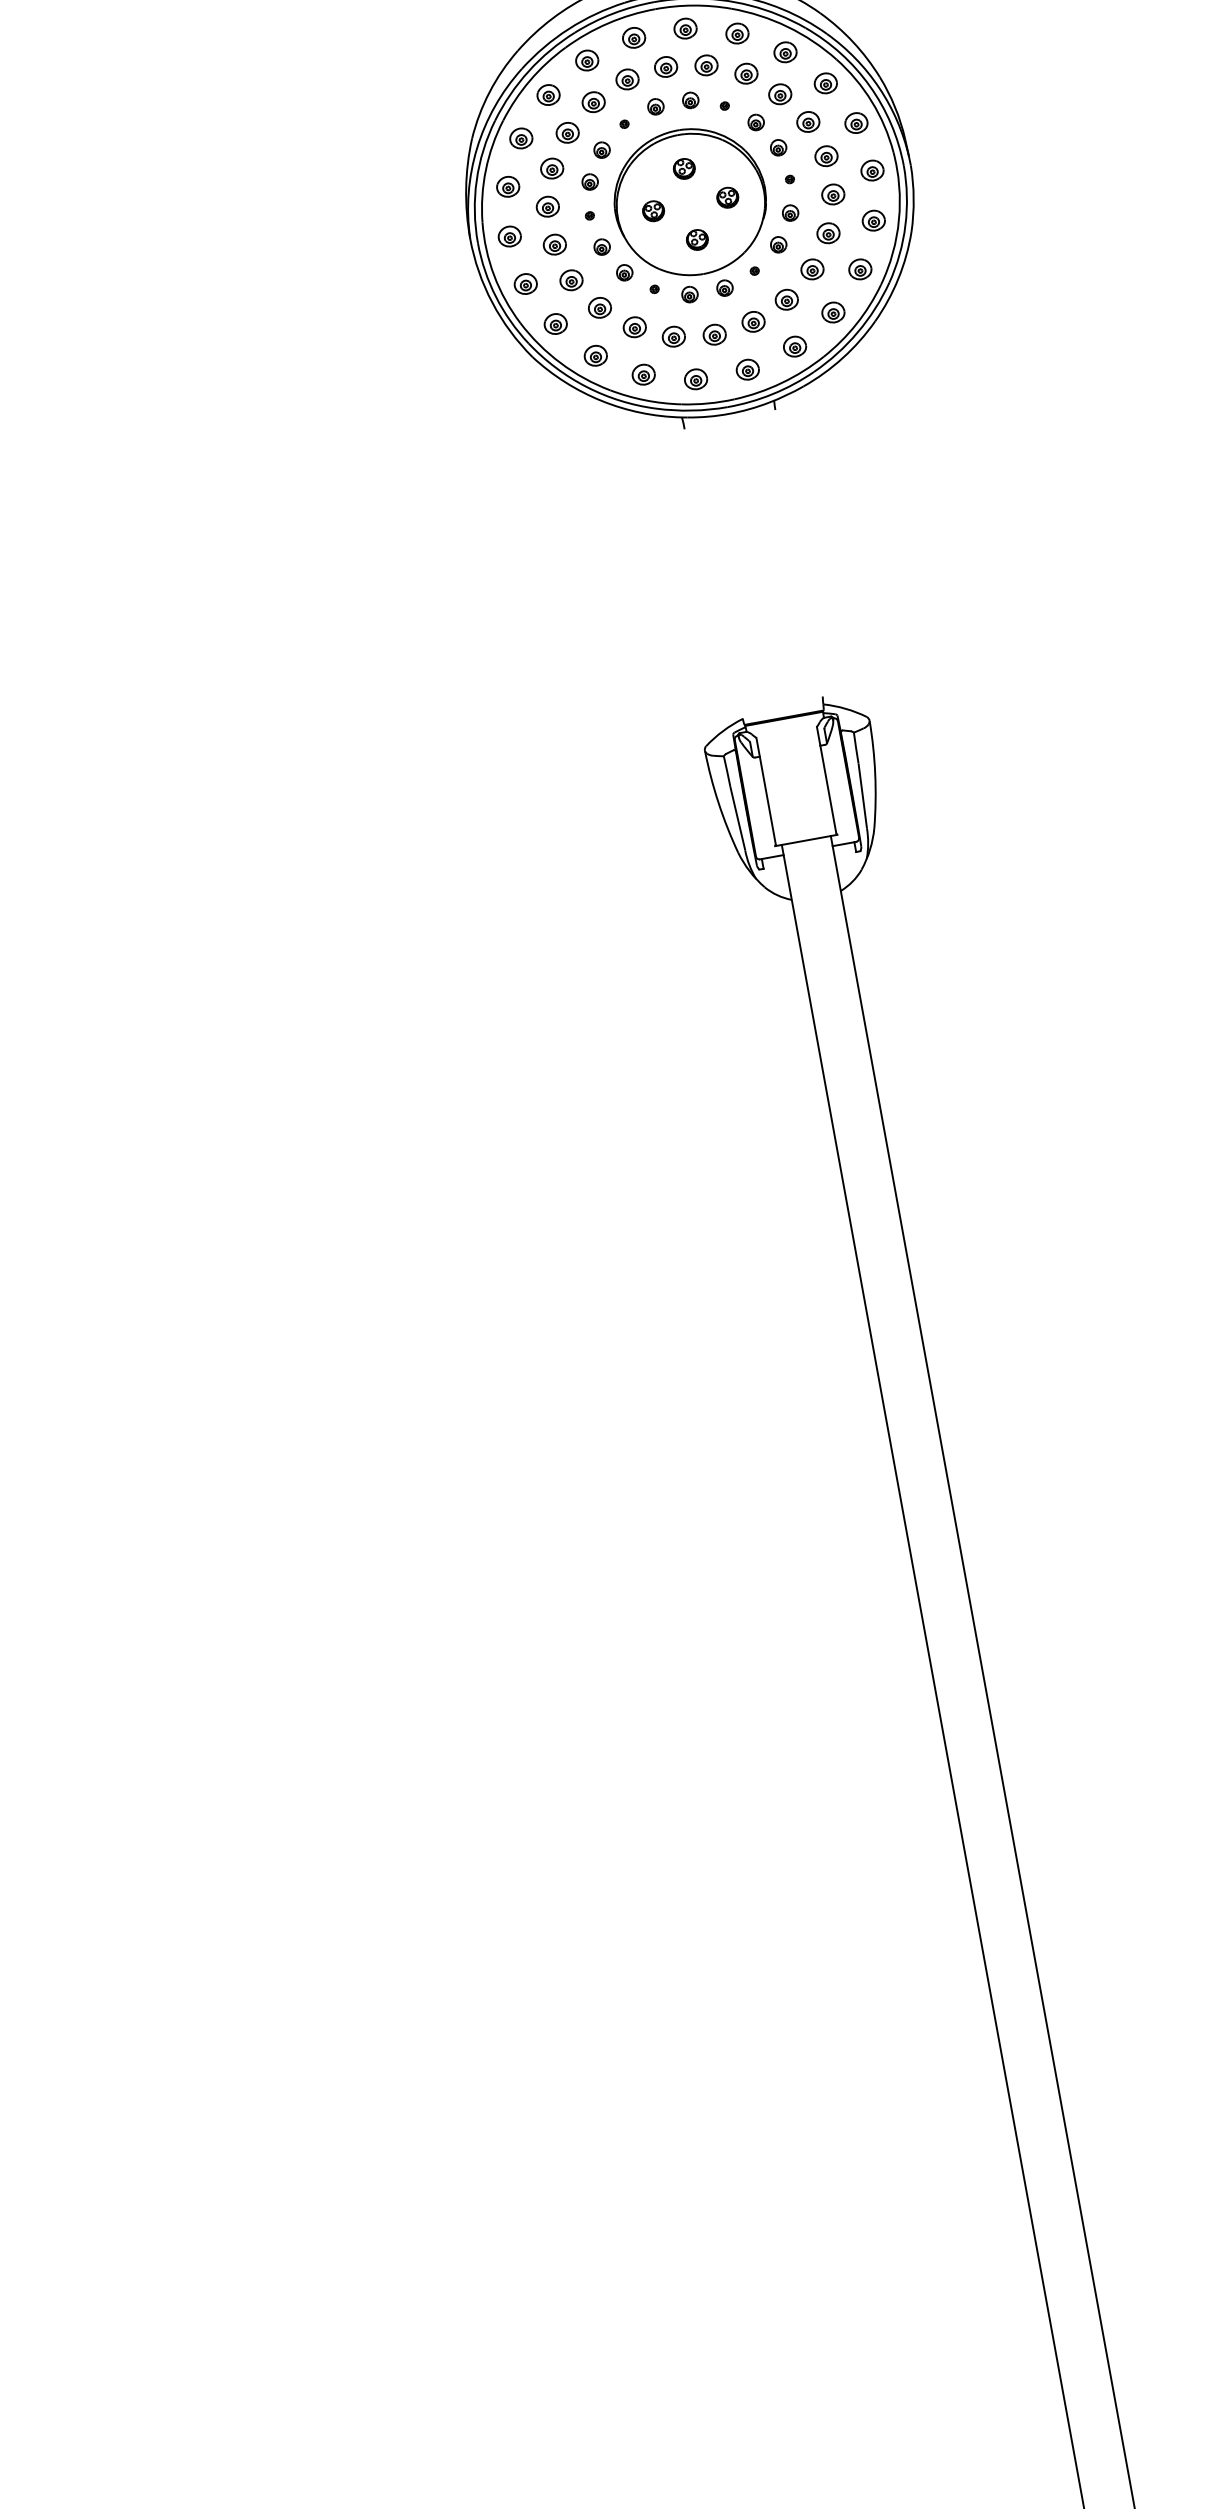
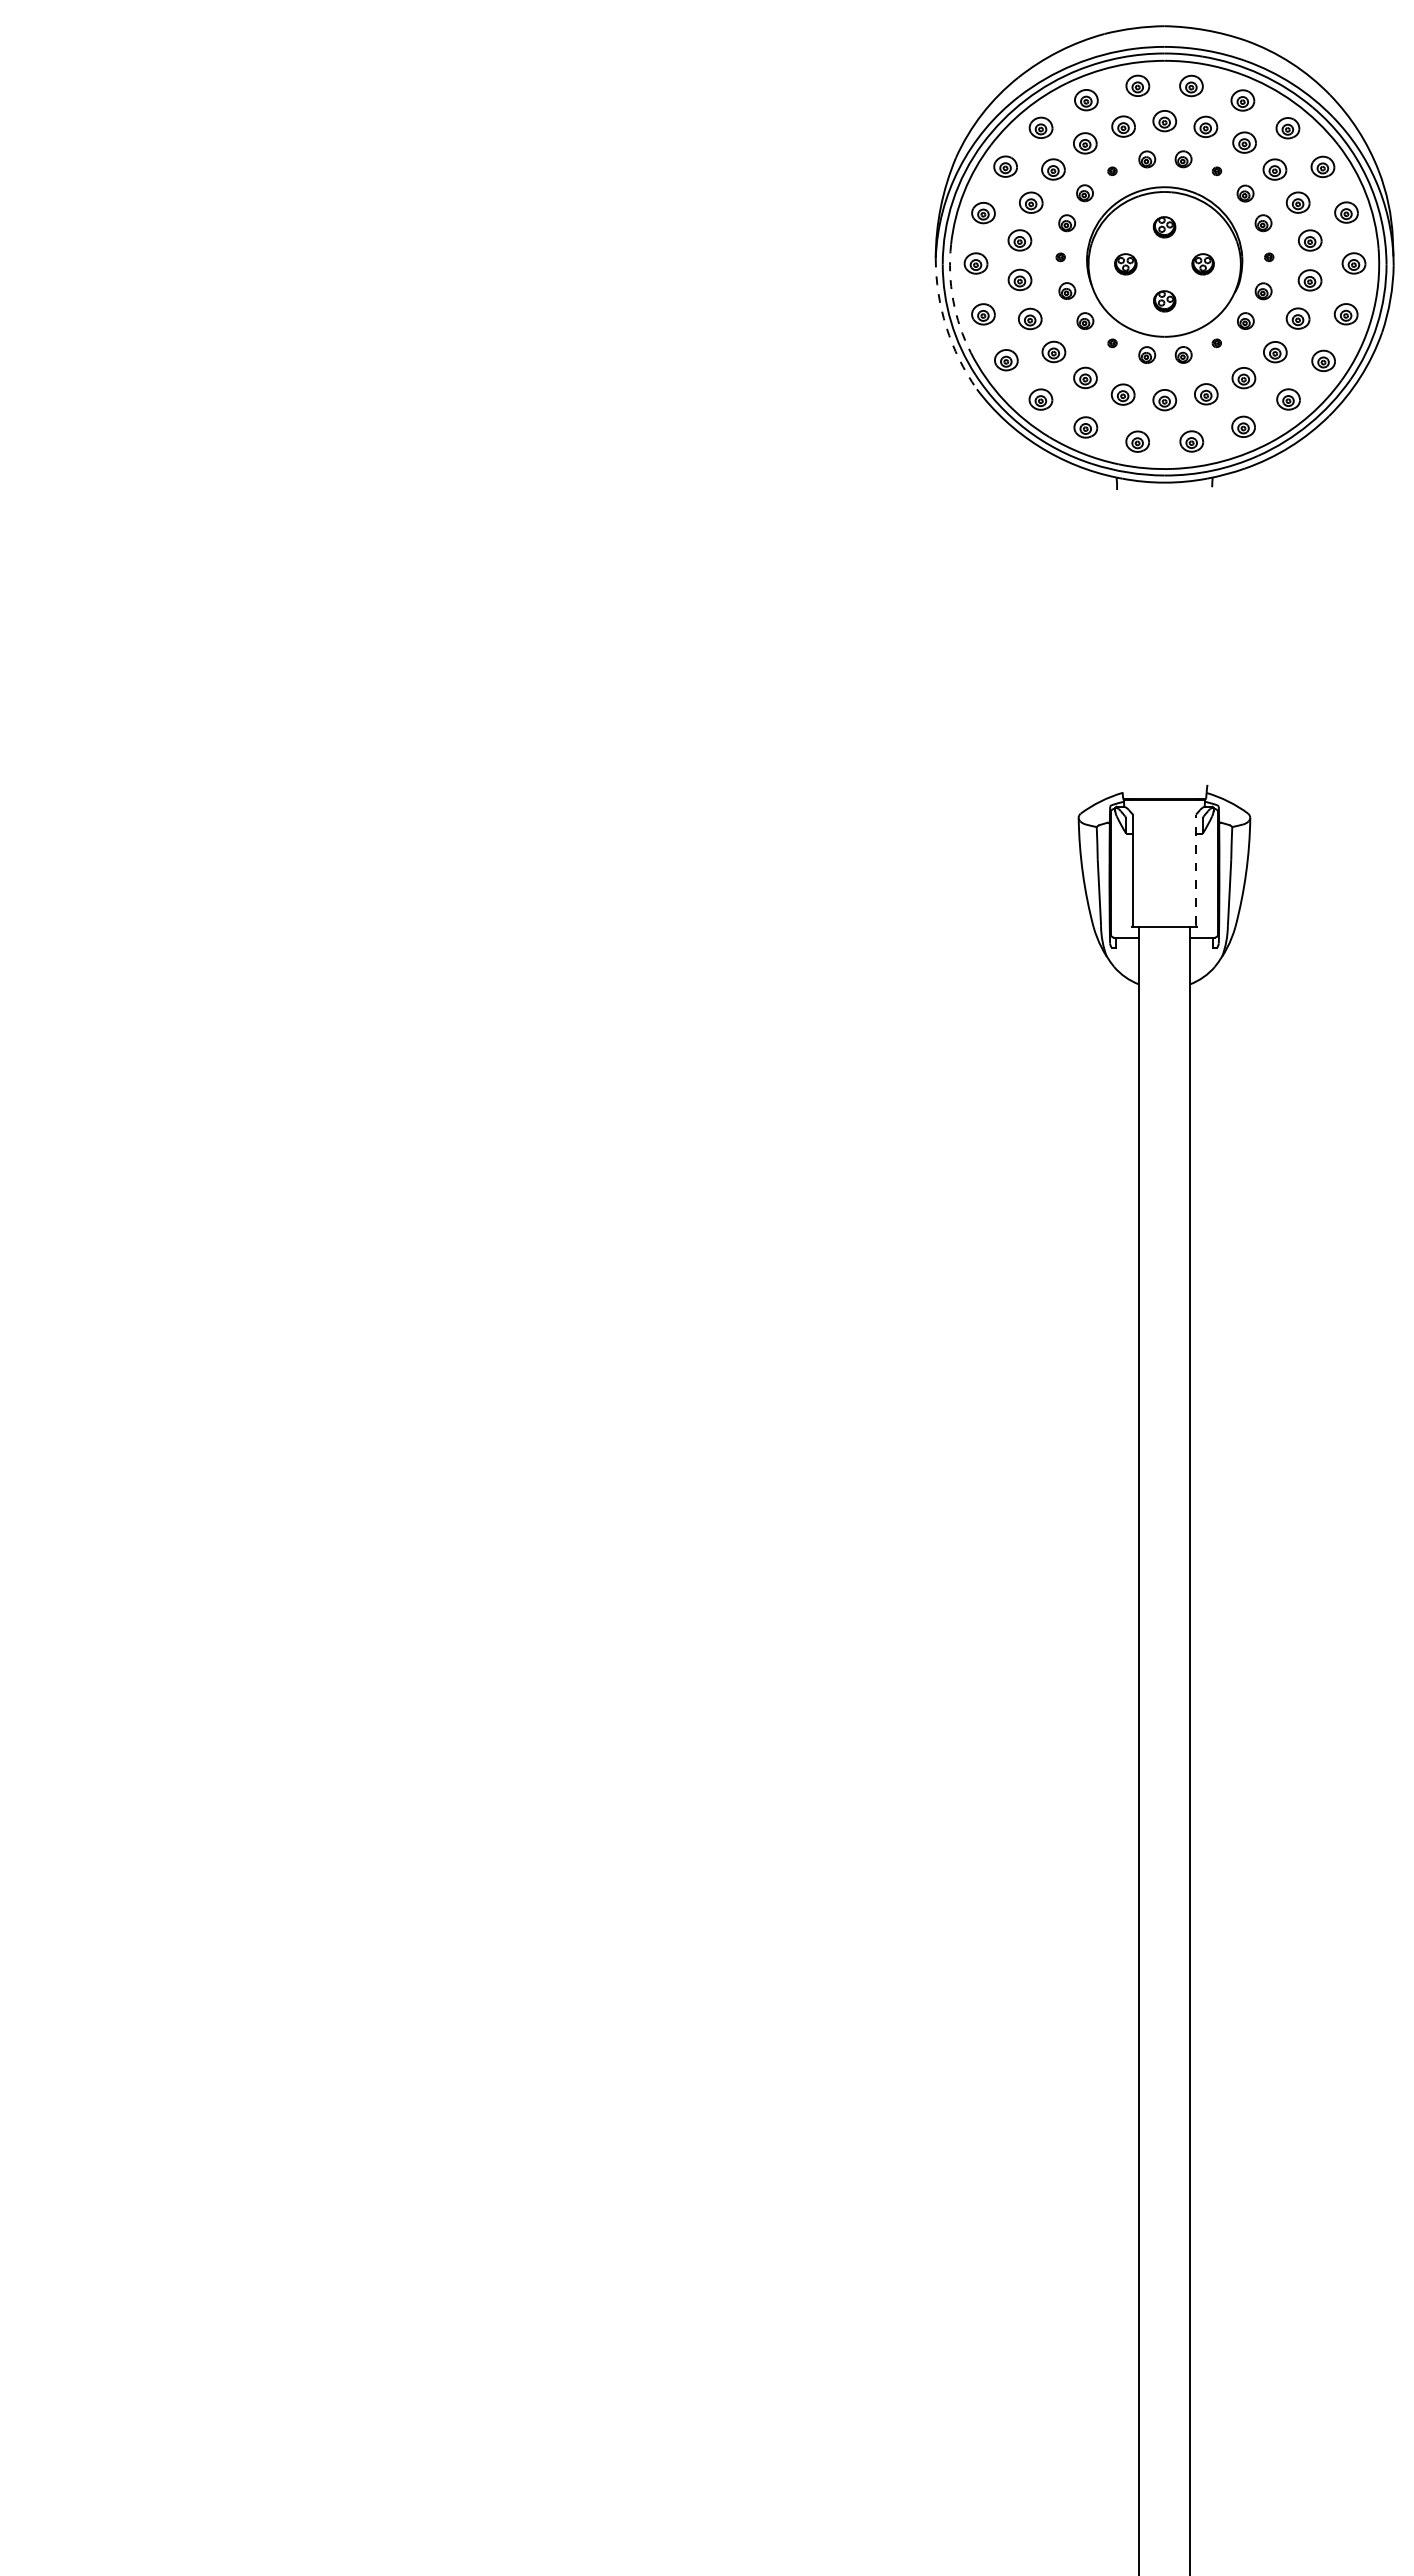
arc: (494, 275) -> (953, 300), solid -> dashed
arc: (492, 303) -> (946, 327), solid -> dashed
line: (826, 779) -> (1196, 869), solid -> dashed

